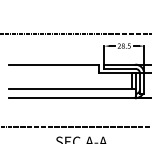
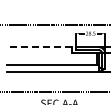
line: (54, 65) -> (39, 47), solid -> dashed

